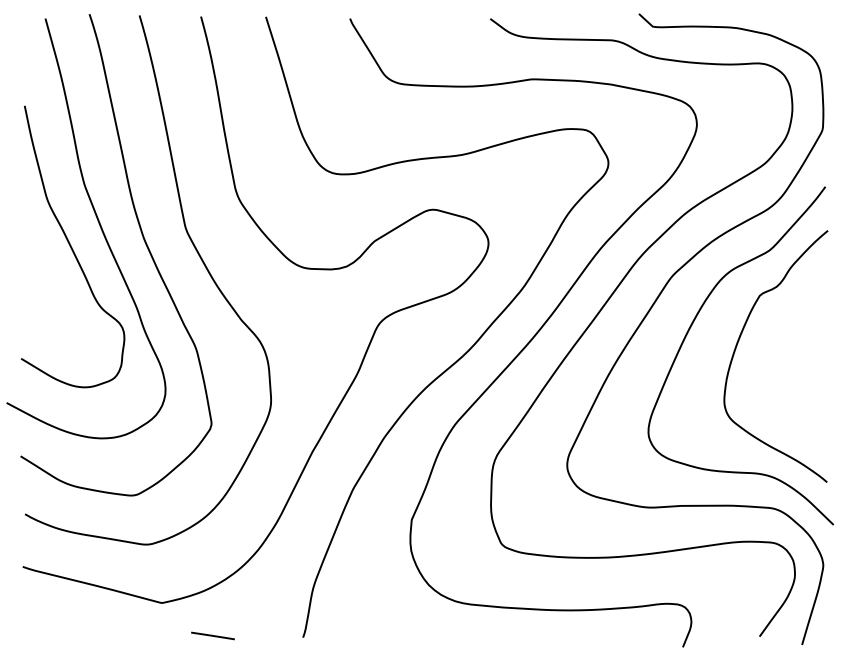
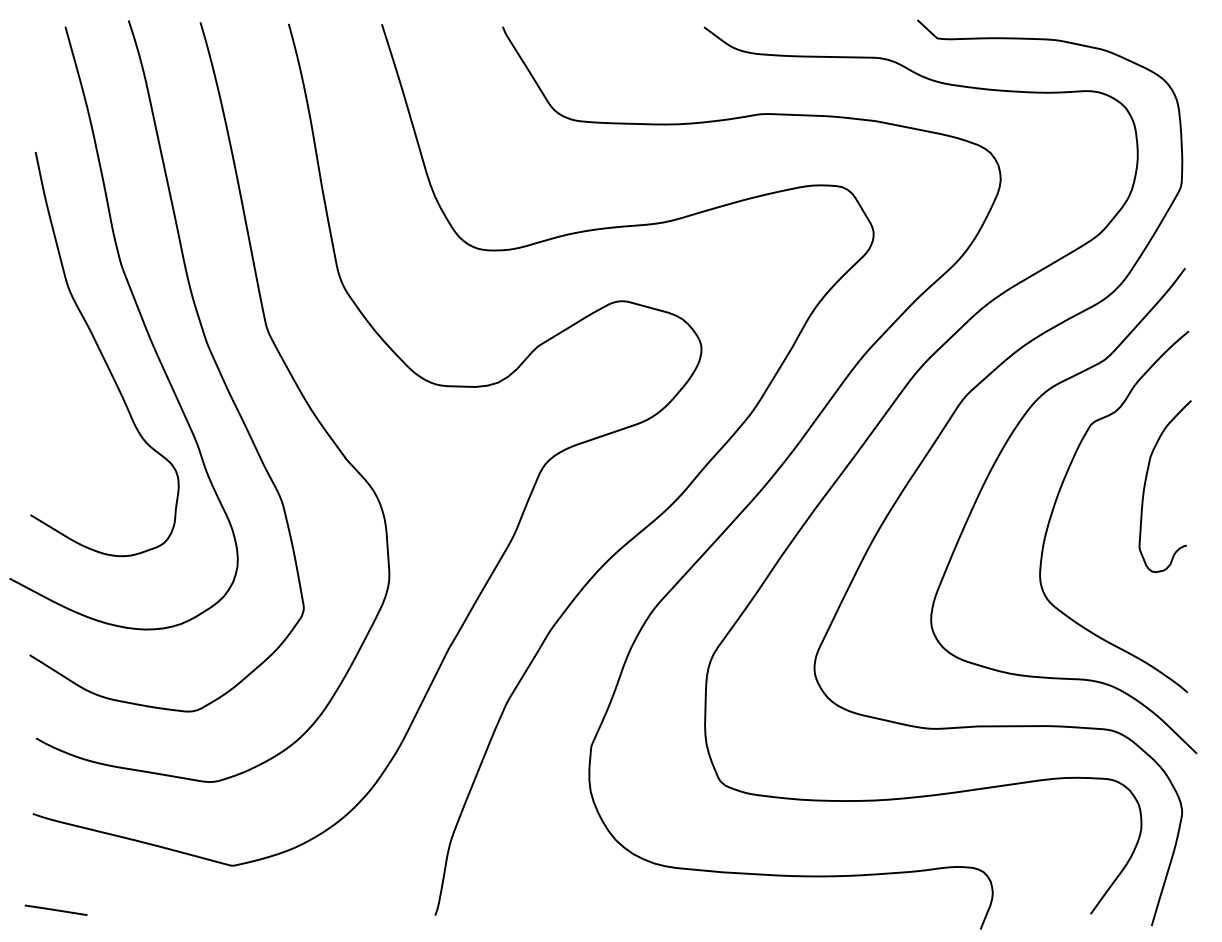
curve: (798, 338) -> (1146, 486), added
line: (212, 635) -> (55, 909), moved

